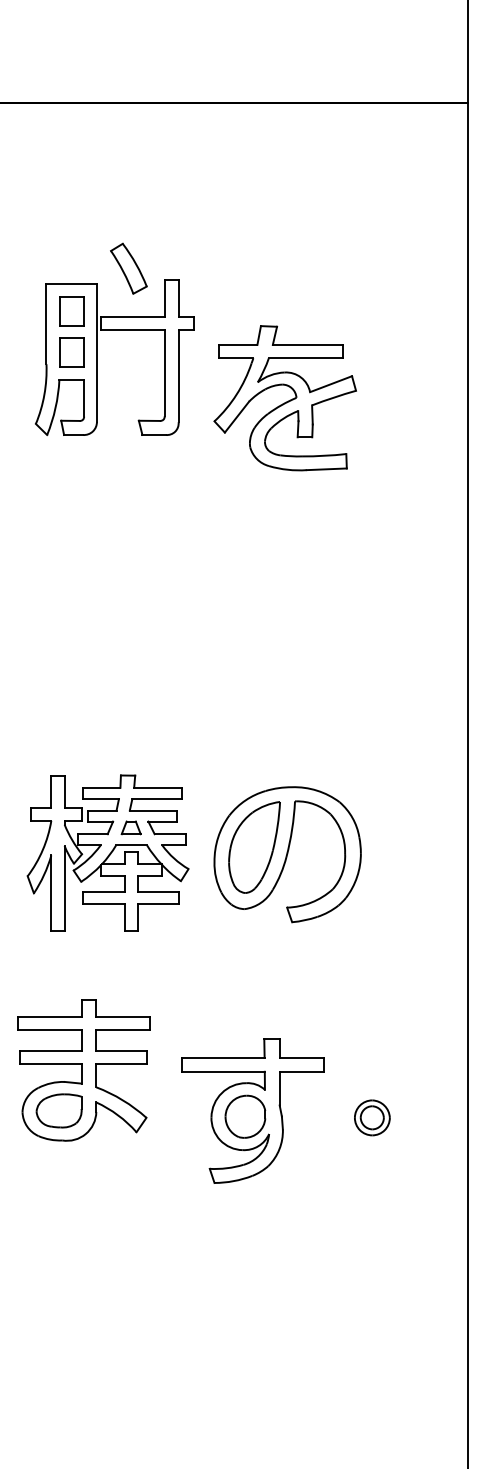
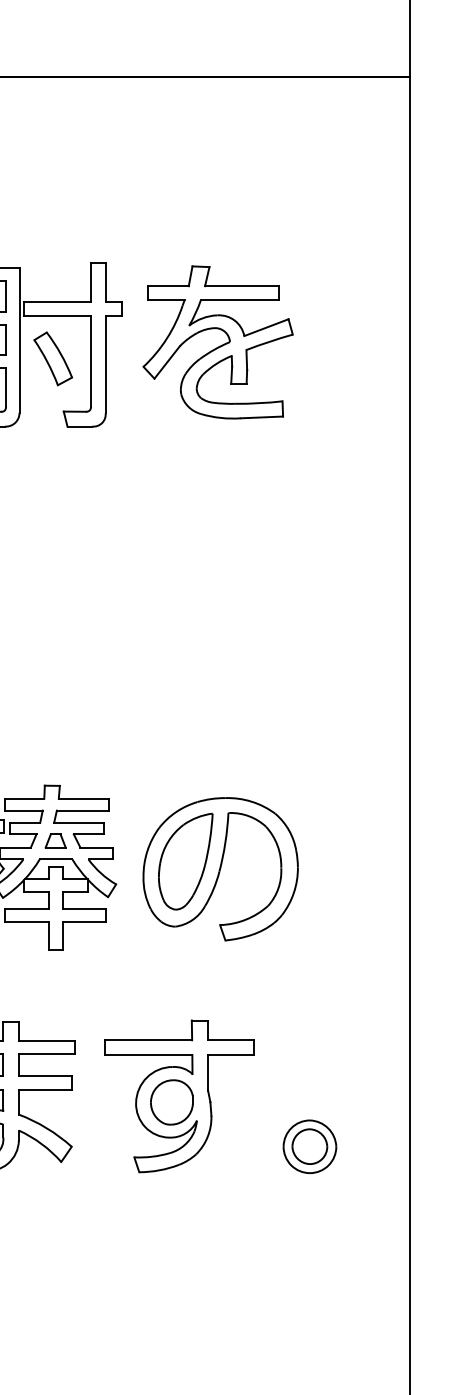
part: (128, 268) -> (52, 358), moved
part: (284, 398) -> (217, 342), moved
part: (252, 1110) -> (179, 1095), moved
part: (372, 1117) -> (310, 1146), size x1.43

